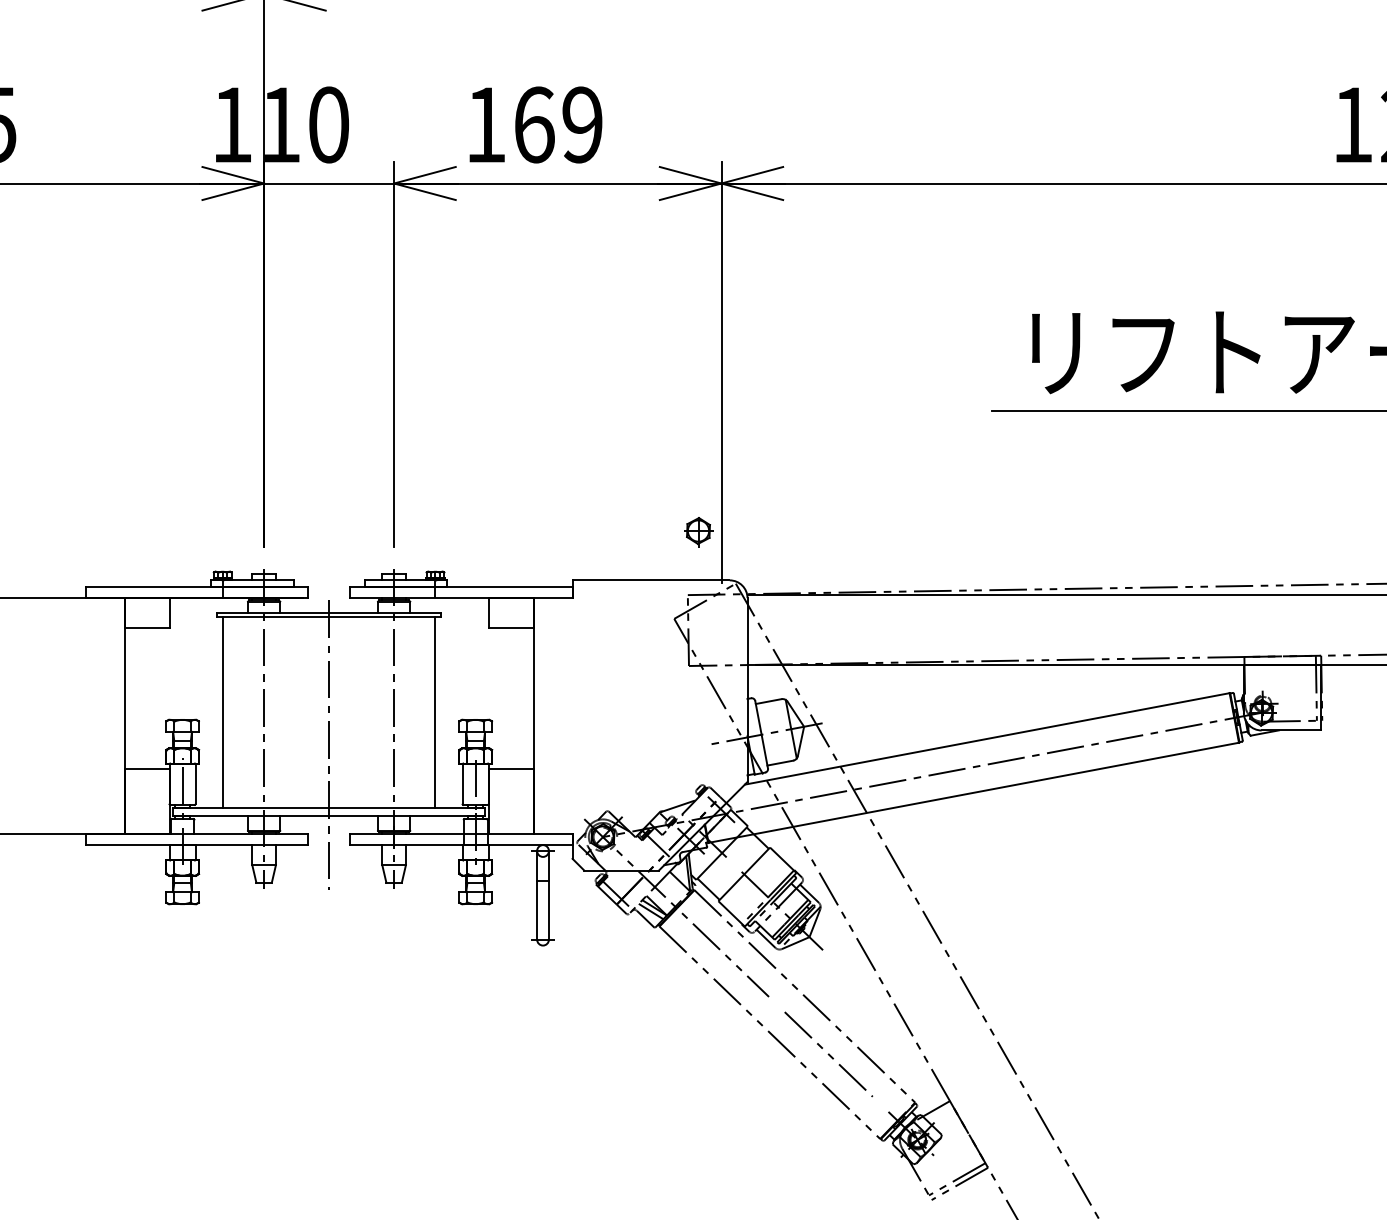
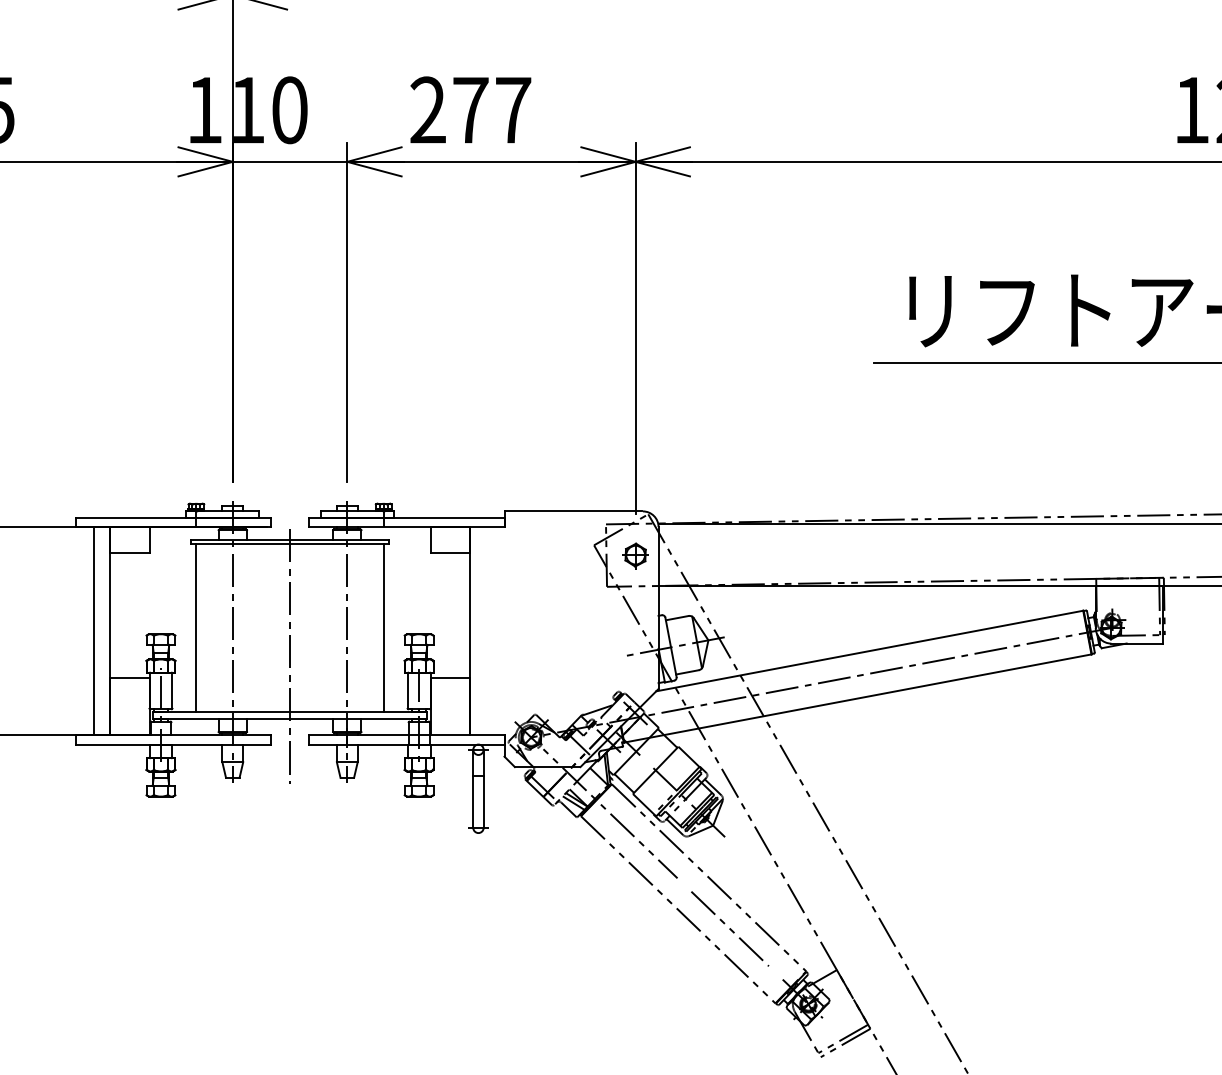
text: (533, 124) -> (470, 109), 169 -> 277
part: (698, 532) -> (635, 556), moved
line: (106, 716) -> (93, 631), added

